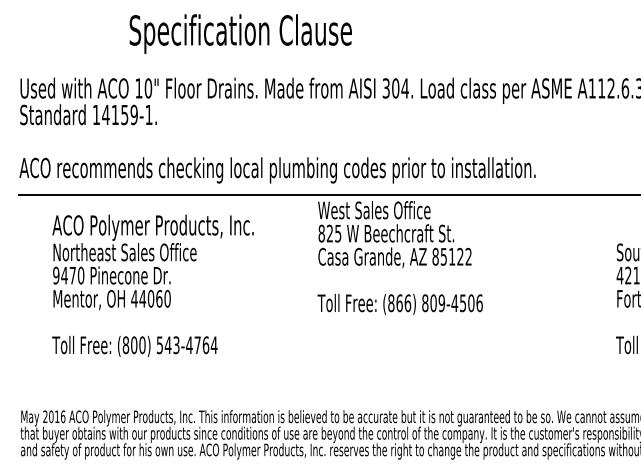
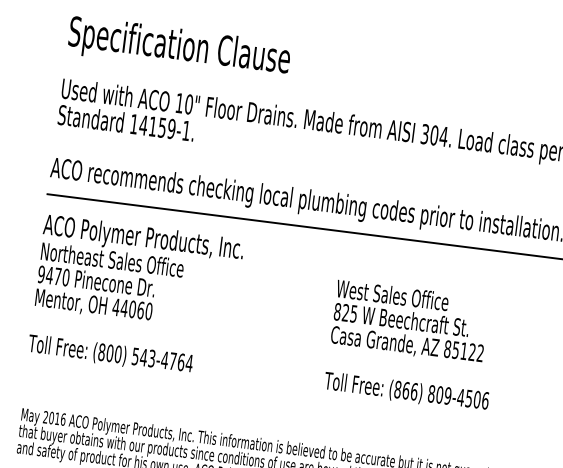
text: (240, 33) -> (179, 47), moved
text: (399, 257) -> (411, 345), moved
text: (152, 285) -> (135, 296), moved

